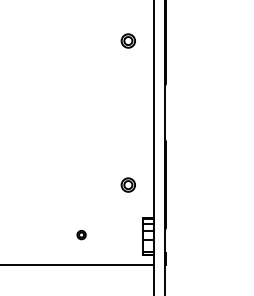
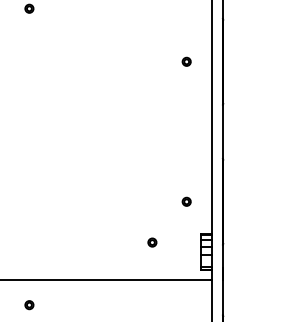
part: (128, 40) -> (186, 61), size x0.62
part: (128, 184) -> (186, 201), size x0.62
part: (81, 234) -> (152, 242), moved

